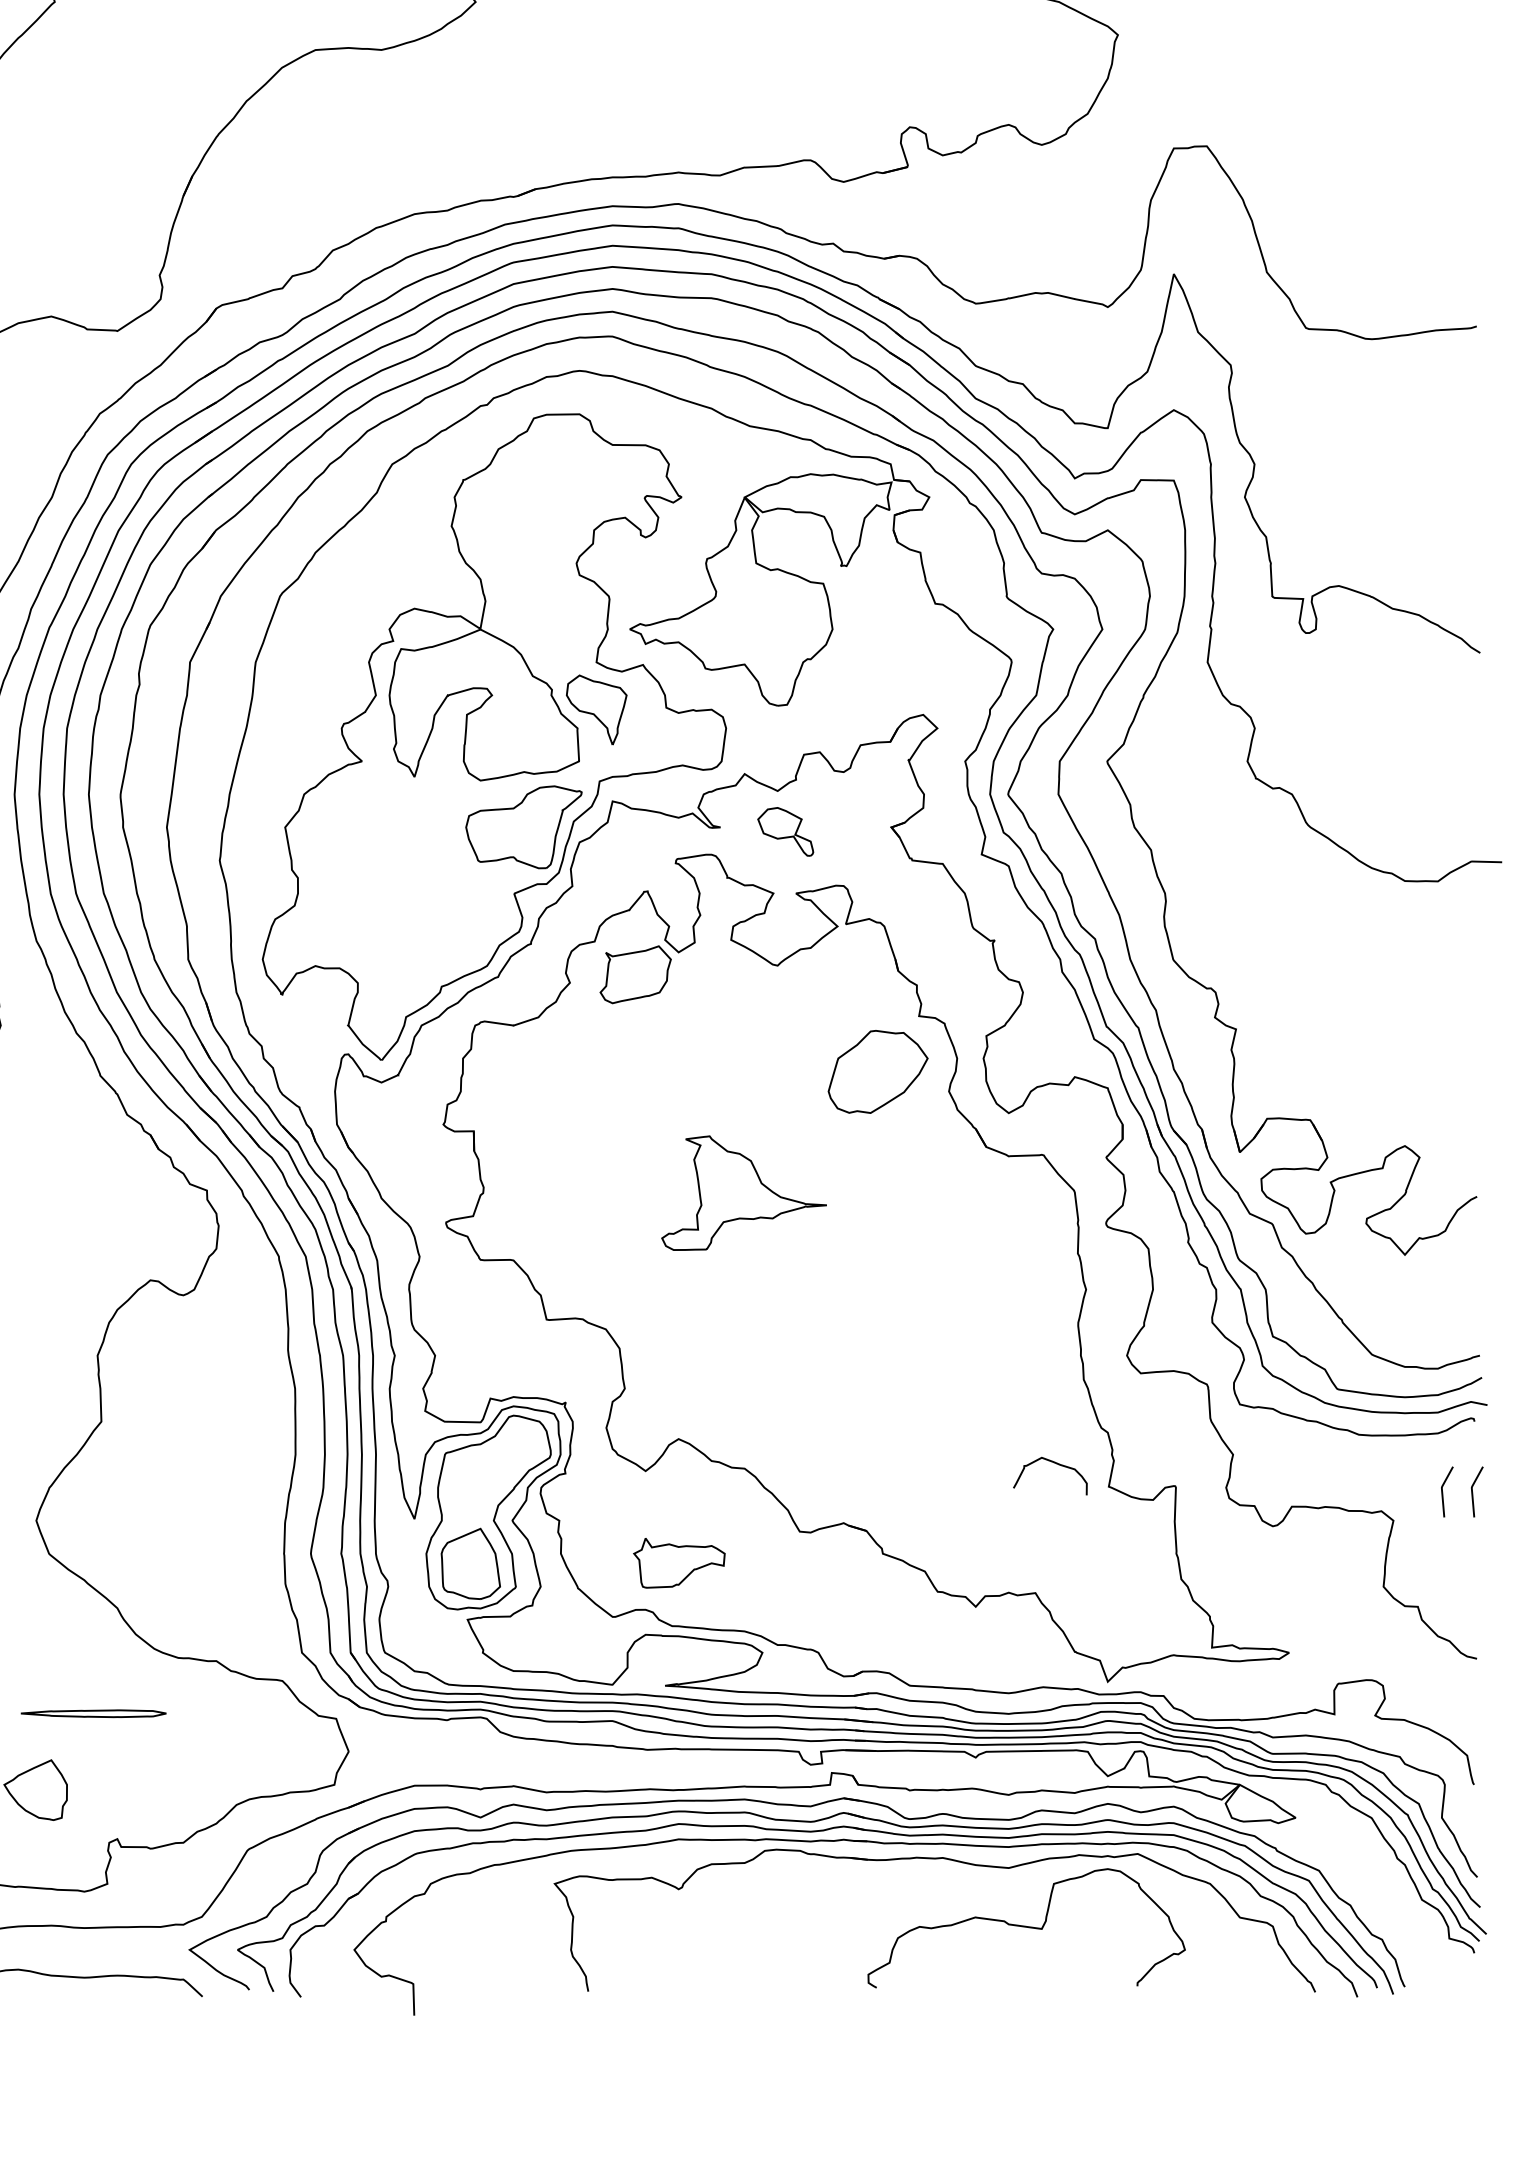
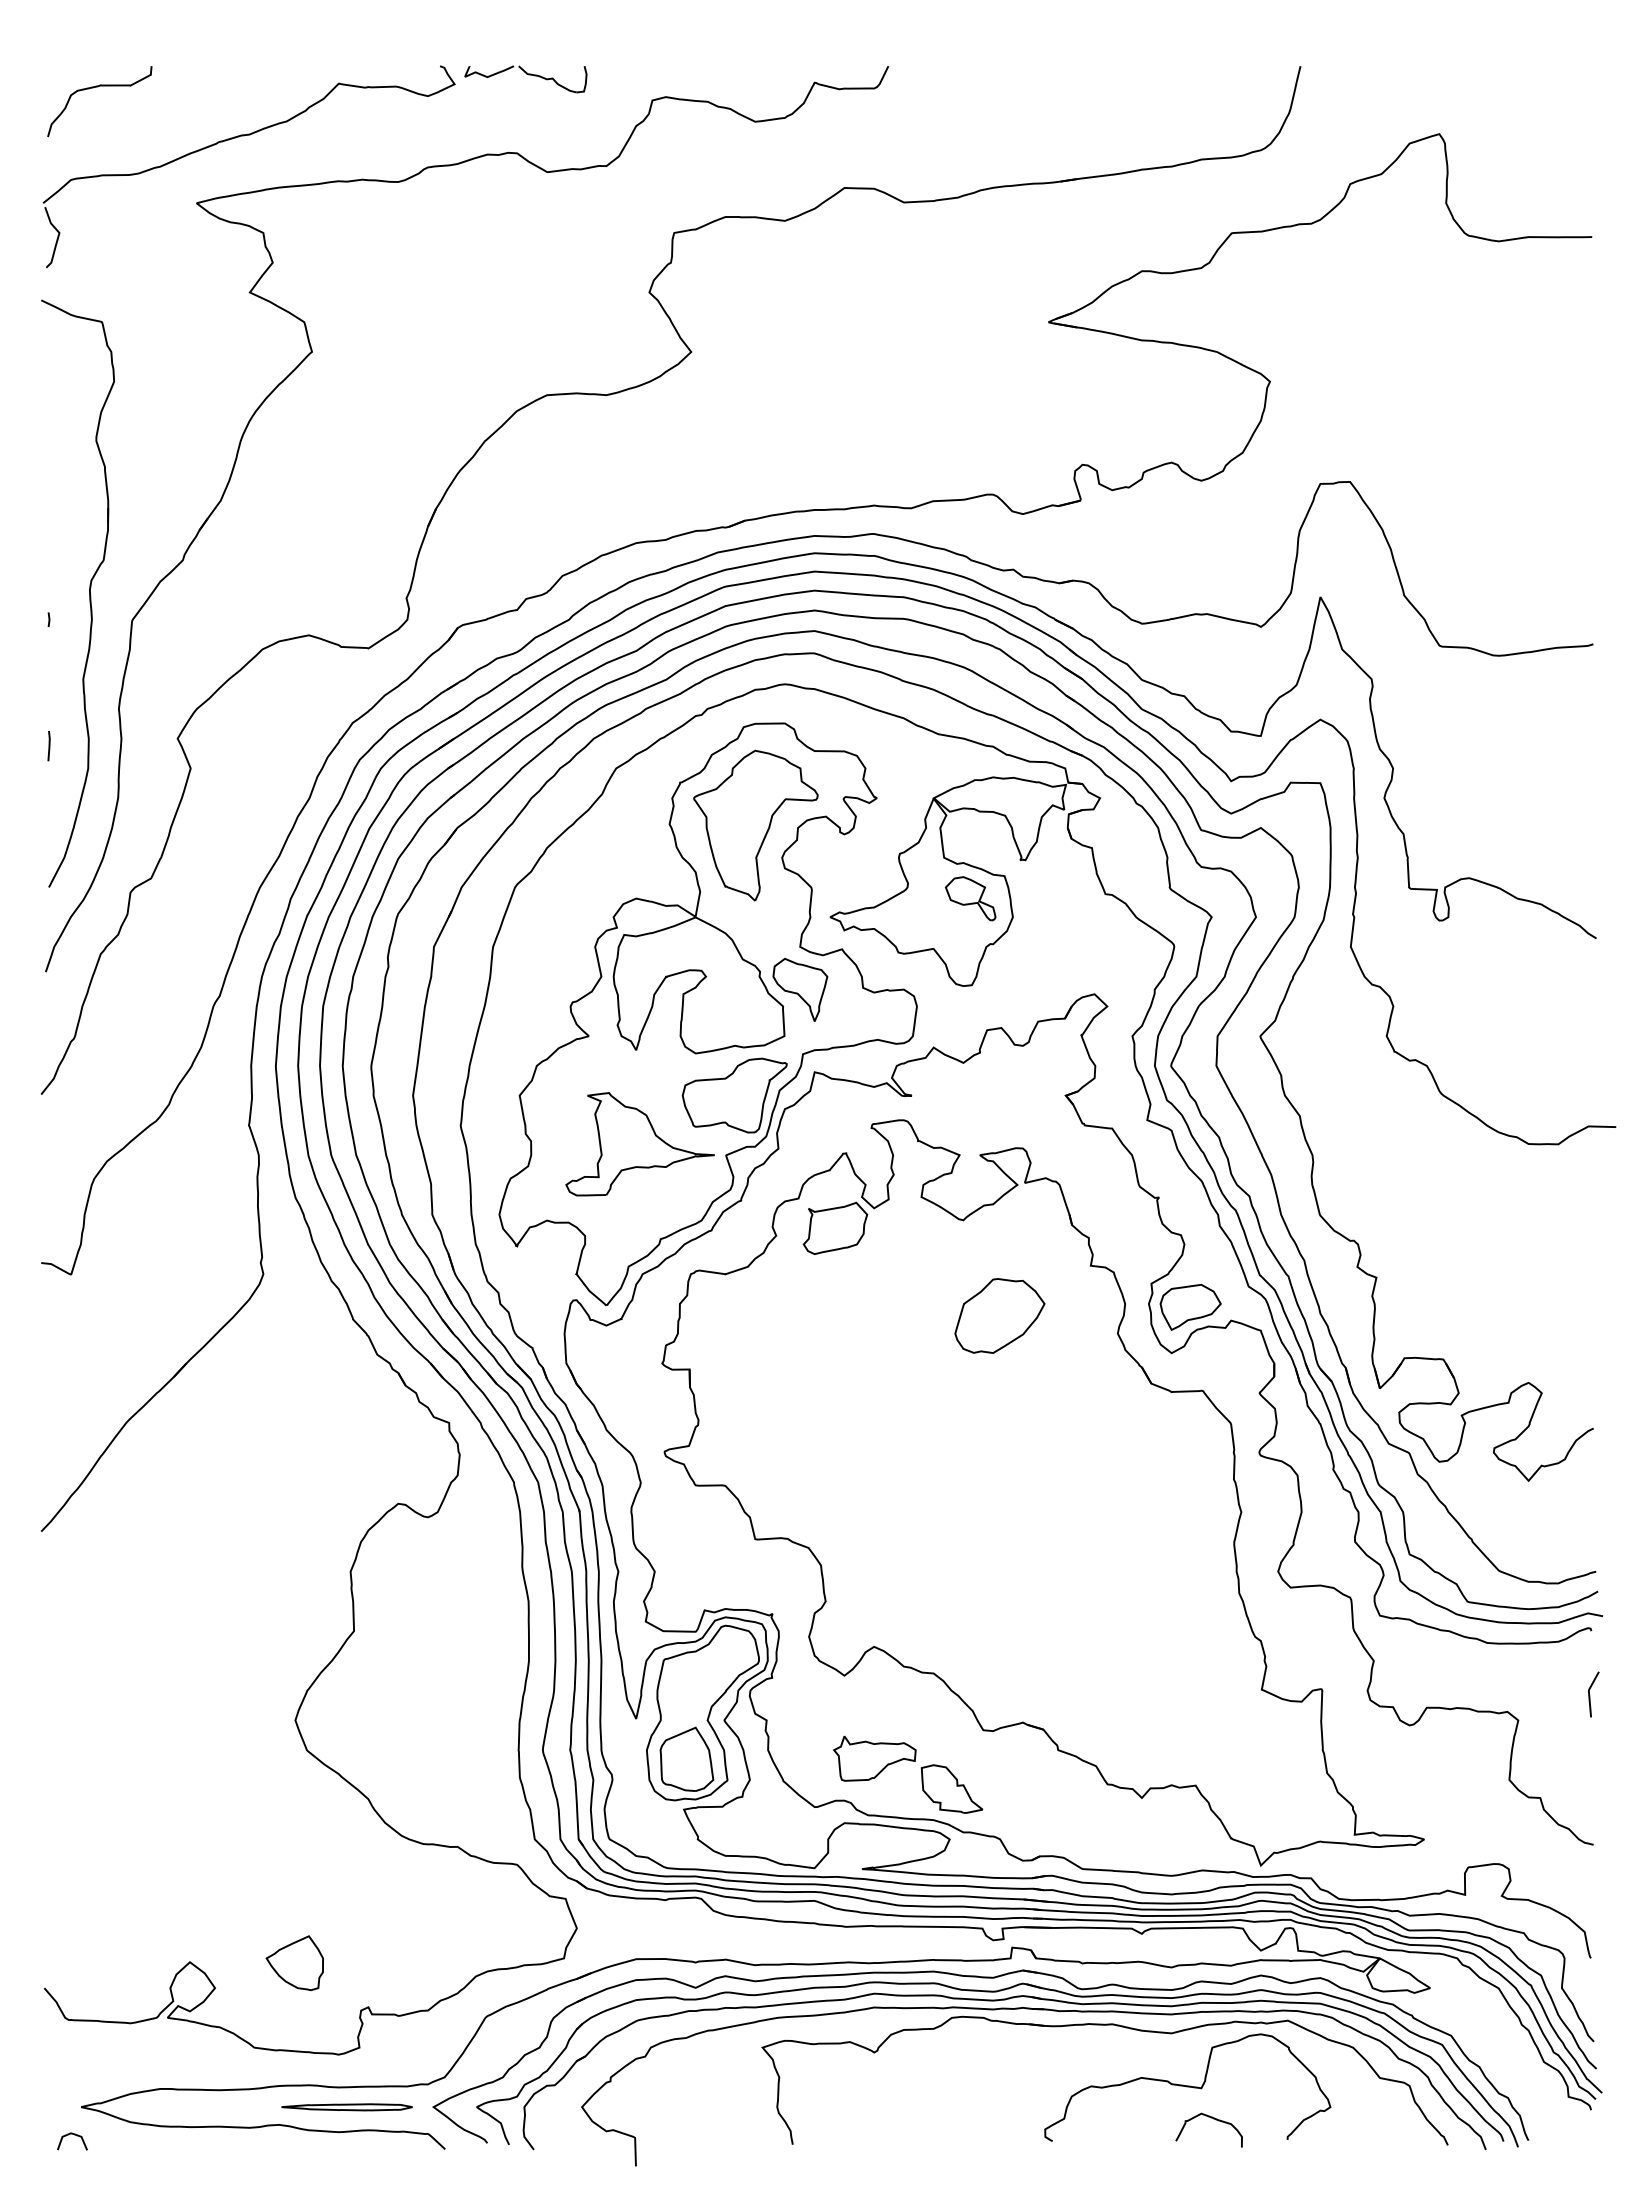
part: (546, 527) -> (755, 825), added
part: (785, 831) -> (970, 898), moved
part: (1029, 1061) -> (1190, 1306), added
part: (877, 1071) -> (999, 1315), moved
part: (743, 1193) -> (639, 1144), moved
curve: (1055, 1464) -> (1213, 2119), moved
line: (1443, 1491) -> (1563, 1694), removed
part: (764, 1596) -> (951, 1788), added
part: (93, 1713) -> (346, 2107), moved

